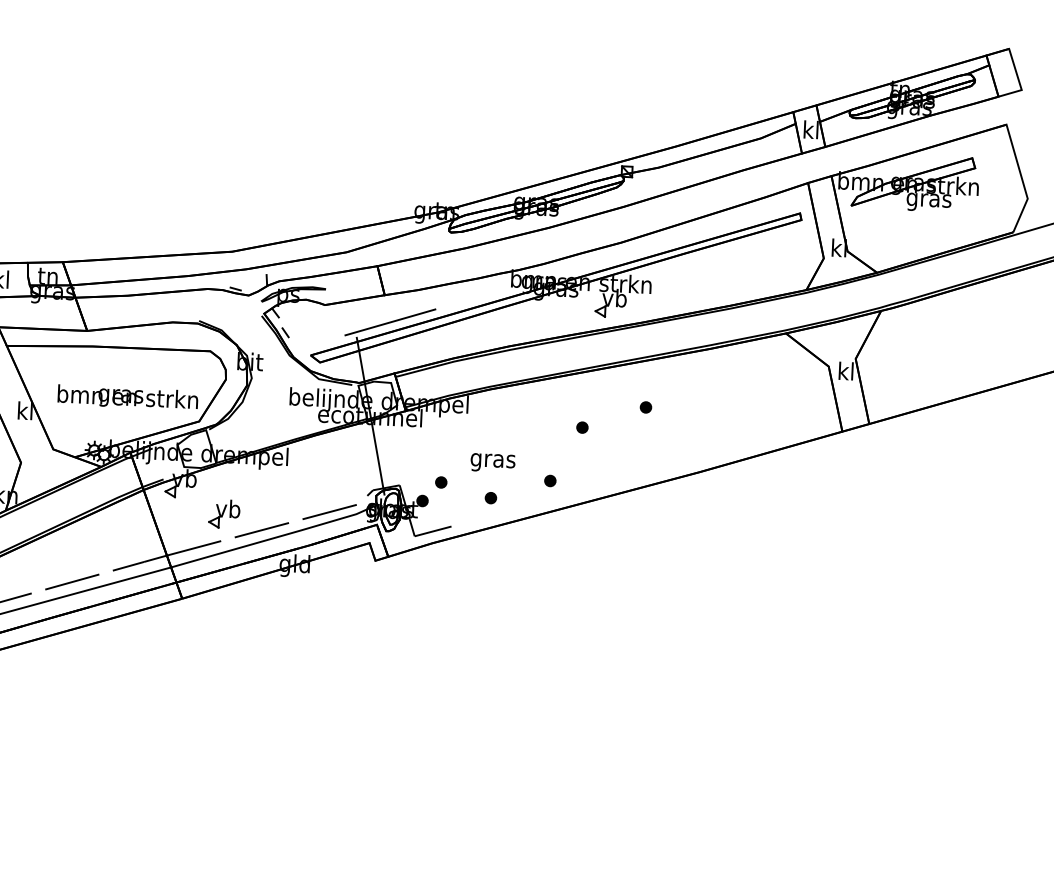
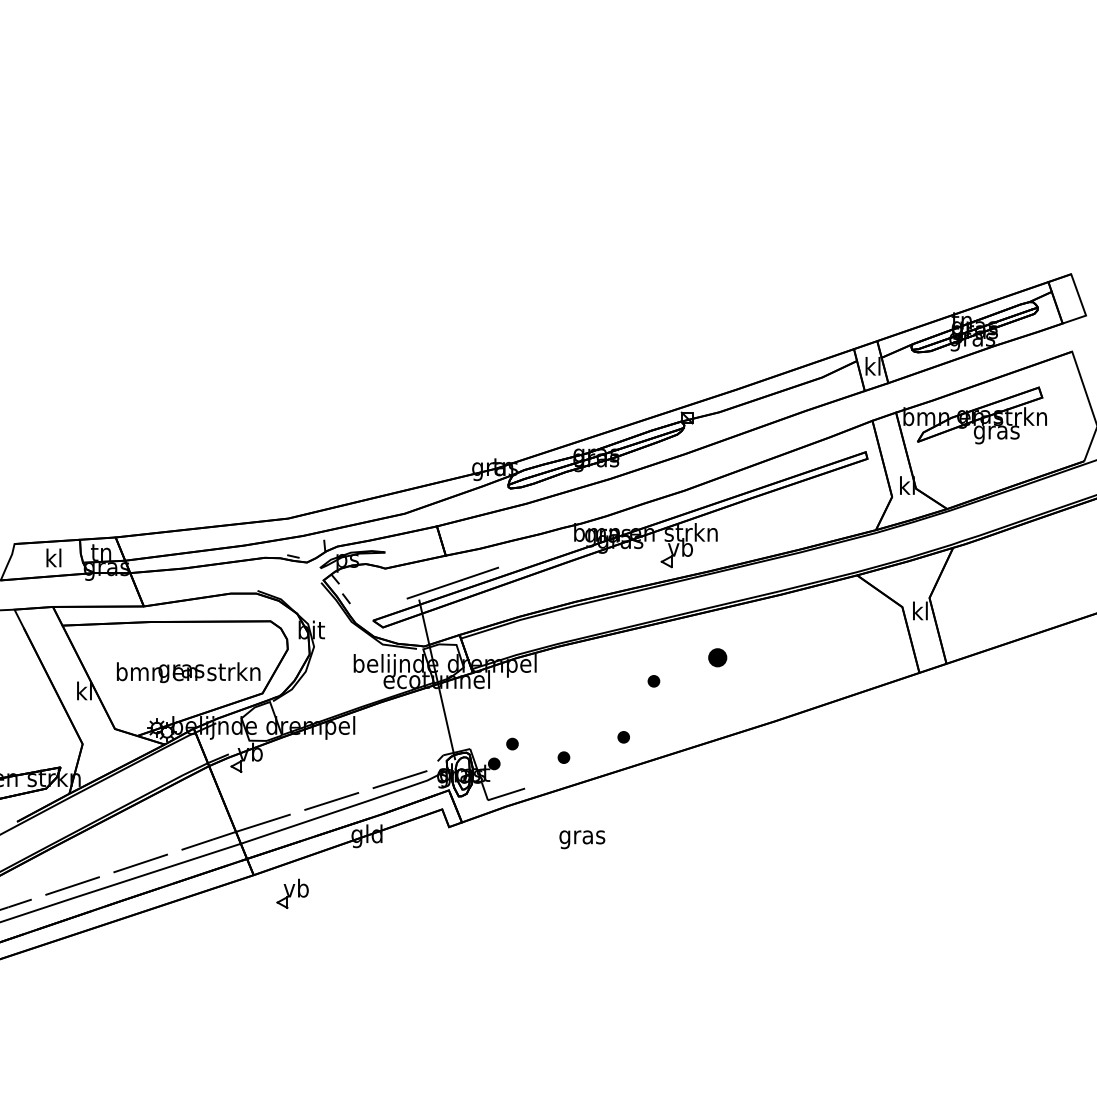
part: (645, 407) -> (717, 657), size x1.6
text: (493, 462) -> (582, 839), moved
part: (224, 513) -> (292, 893), moved

